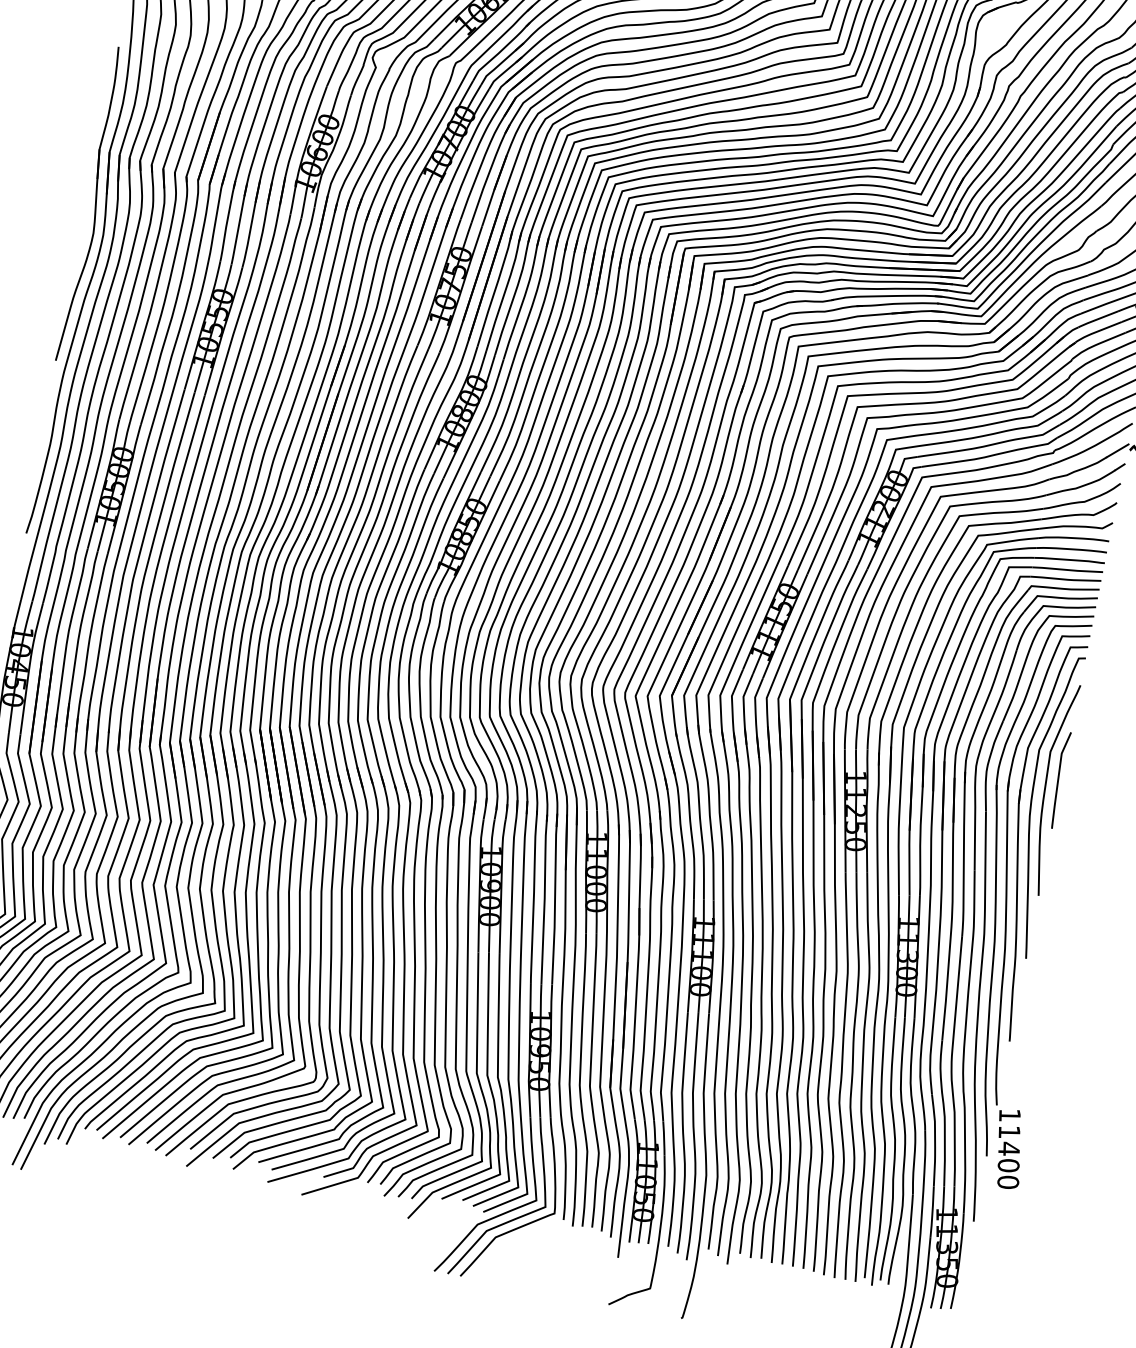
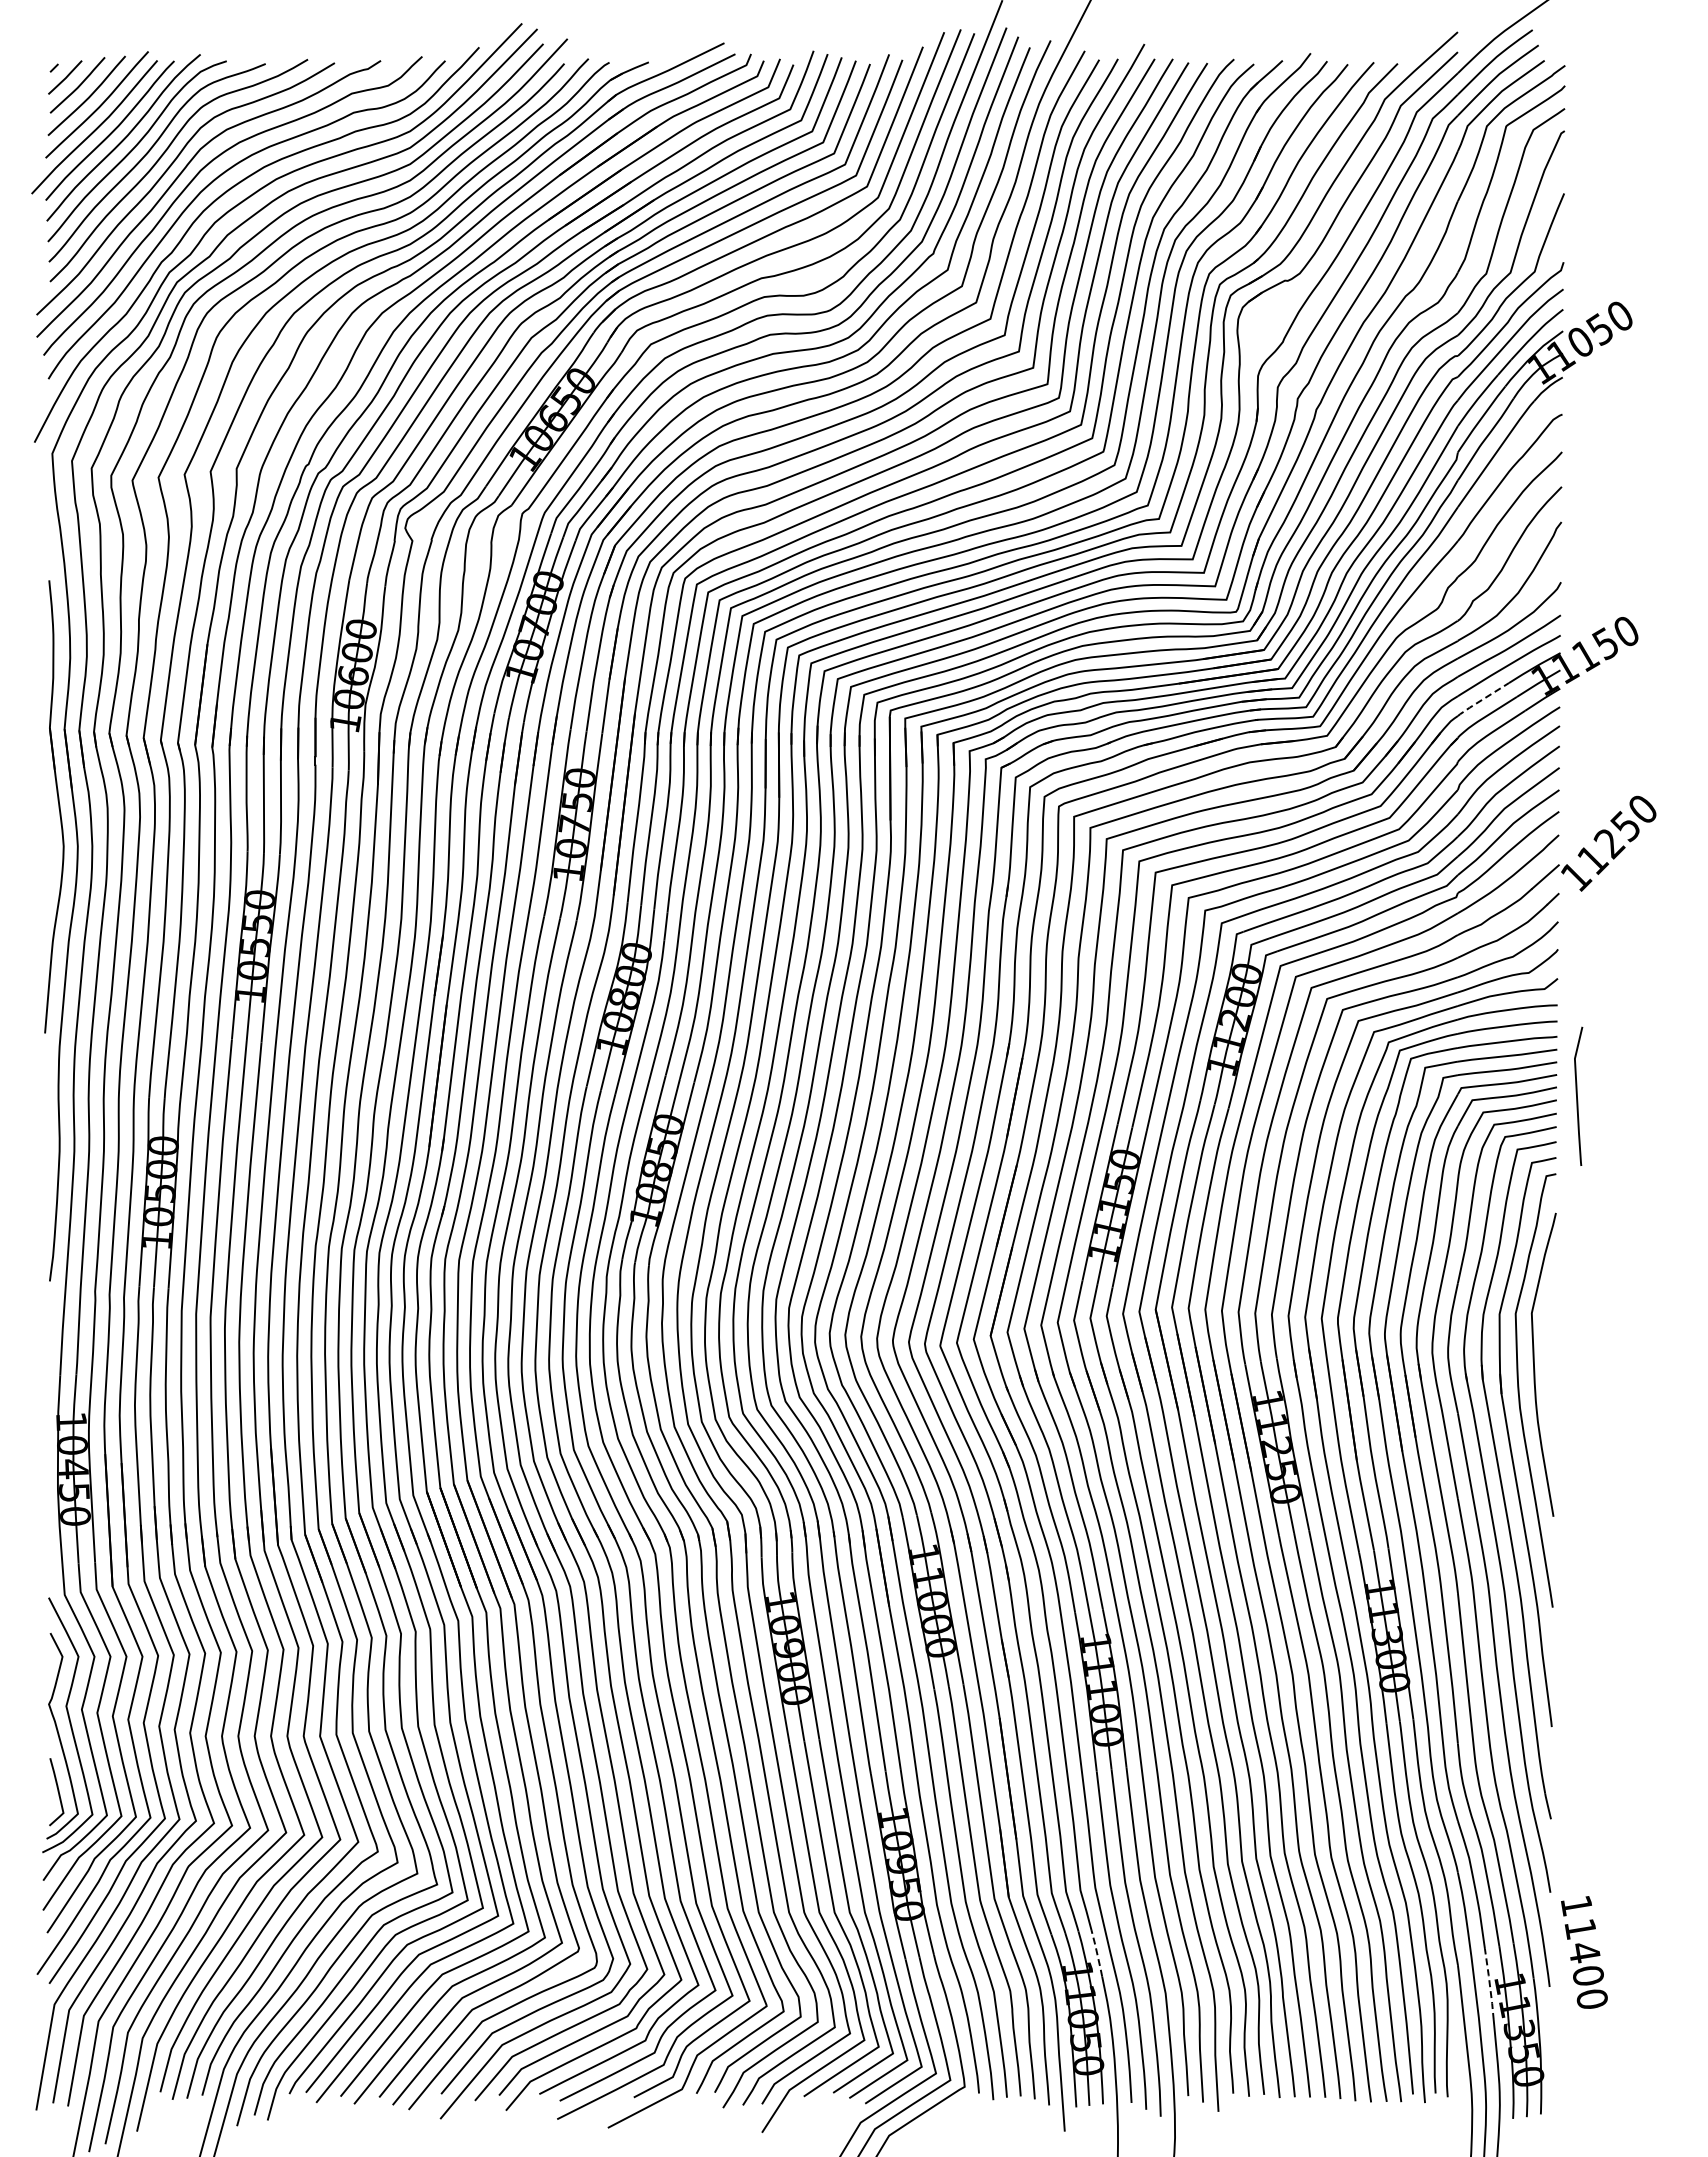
line: (1097, 319) -> (1482, 699), solid -> dashed
curve: (1058, 779) -> (1577, 1095), moved
line: (664, 1138) -> (1097, 1953), solid -> dashed
text: (1009, 1148) -> (1584, 1952), moved
line: (932, 1211) -> (1489, 1984), solid -> dashed

